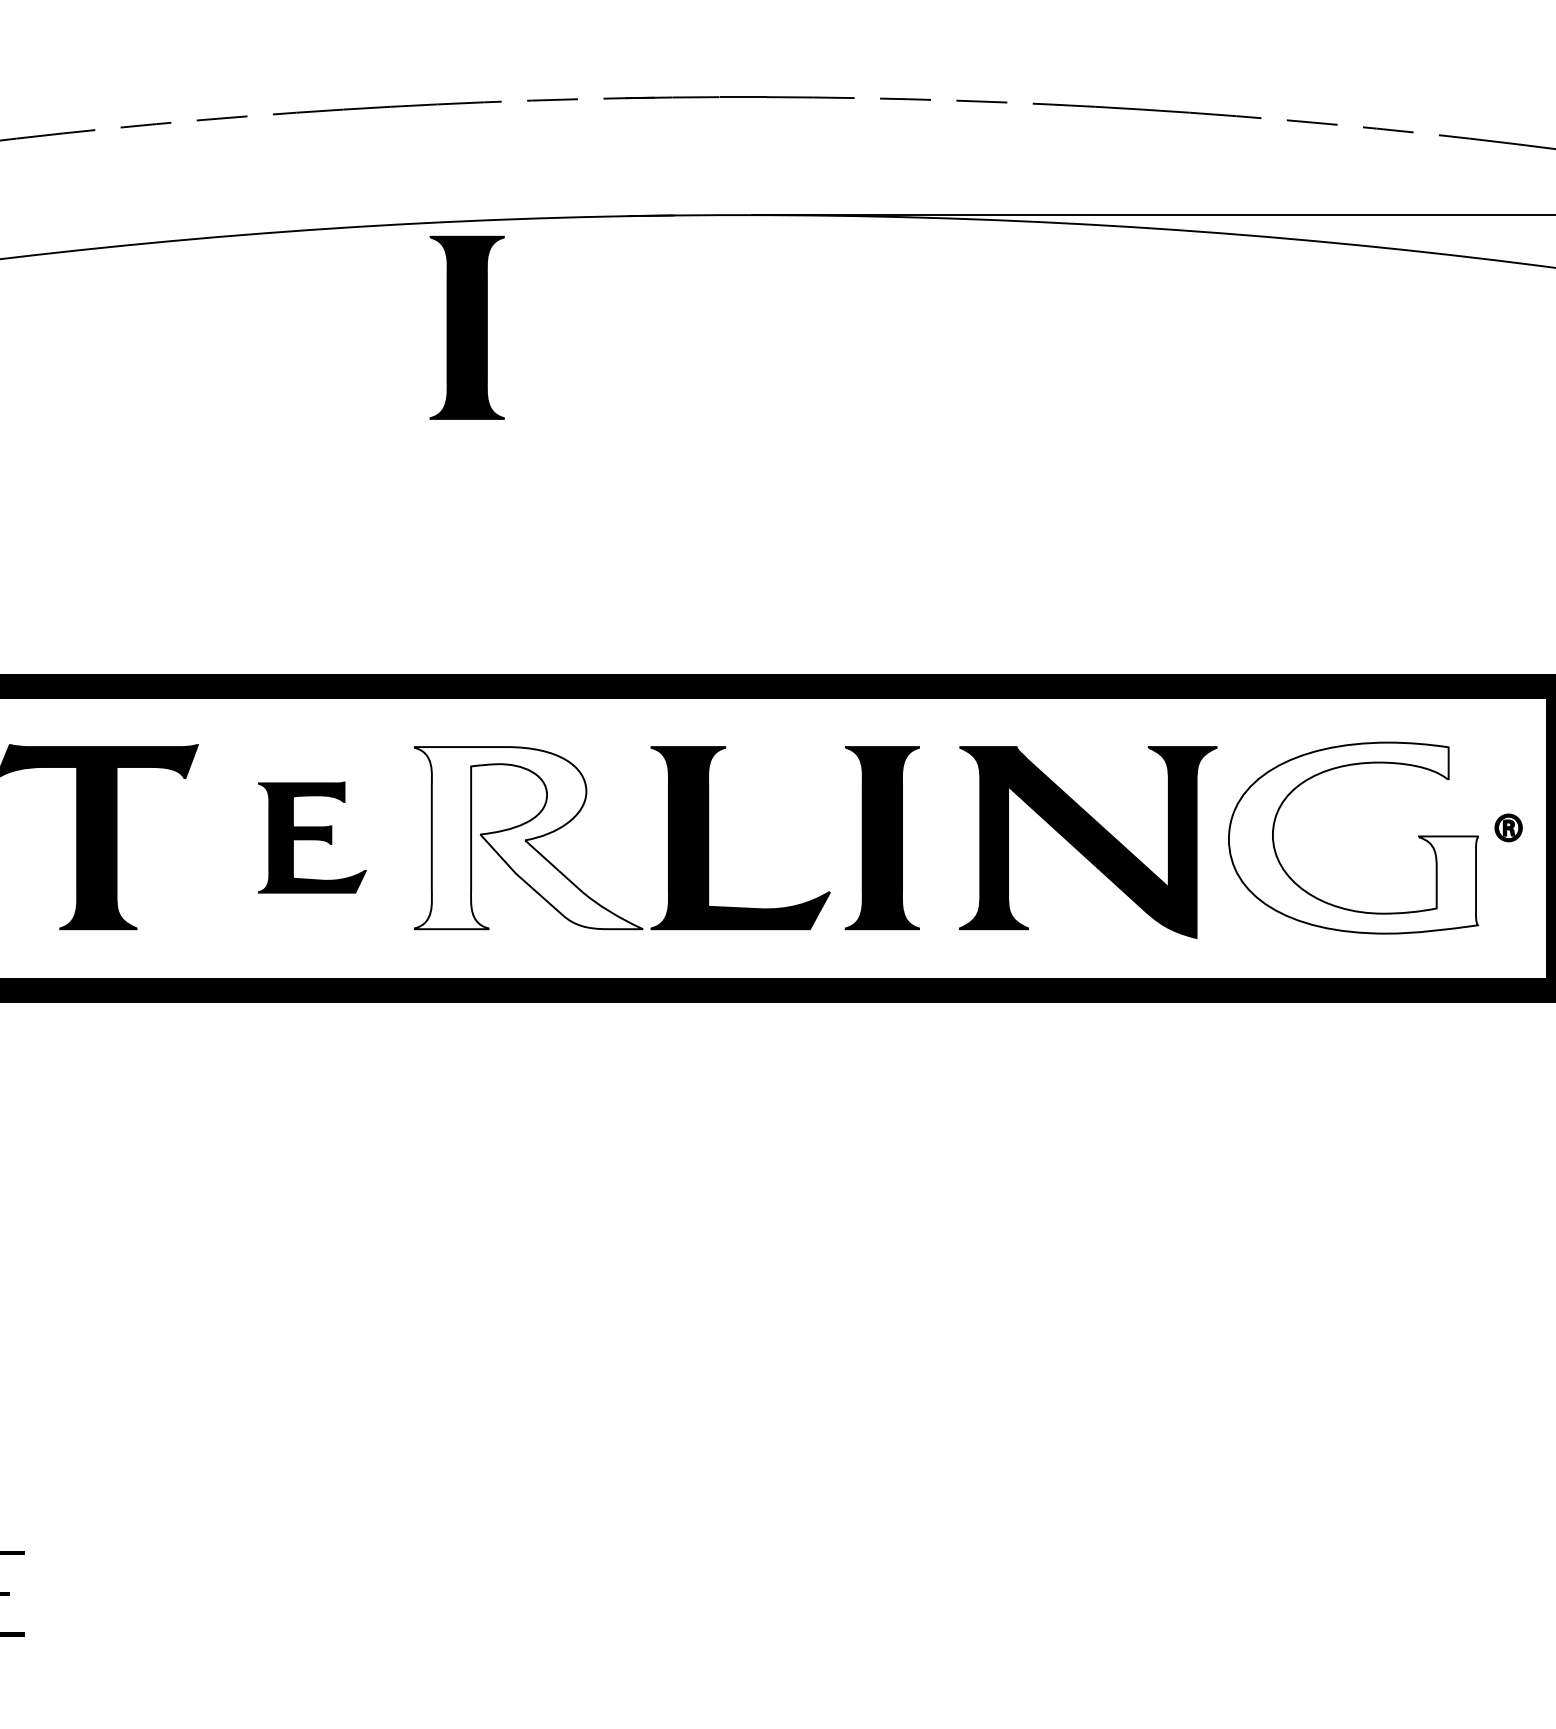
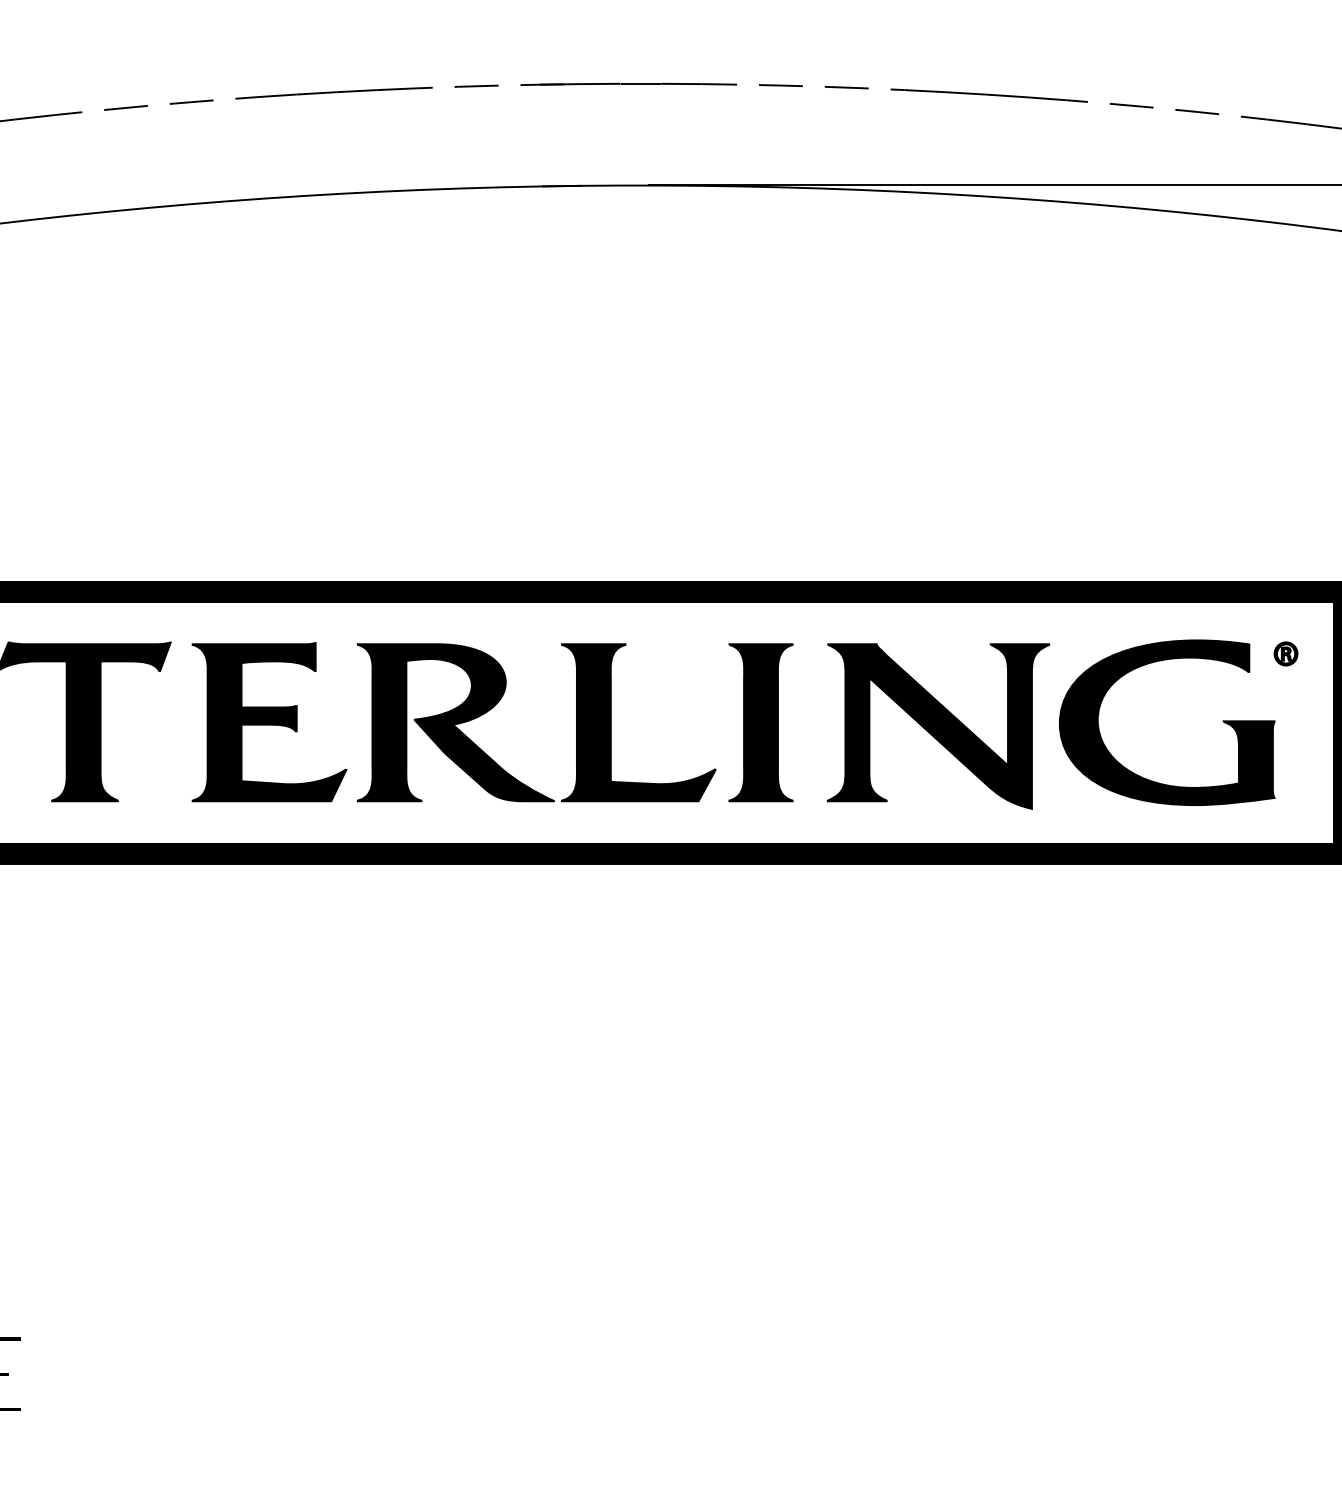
part: (466, 327) -> (402, 282), removed
part: (1508, 827) -> (1285, 653), moved
part: (312, 837) -> (269, 722), size x1.67
fill: (528, 837) -> (455, 722), added
fill: (1352, 837) -> (1166, 722), added

